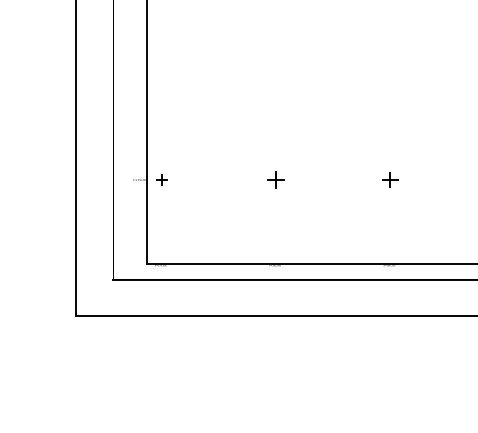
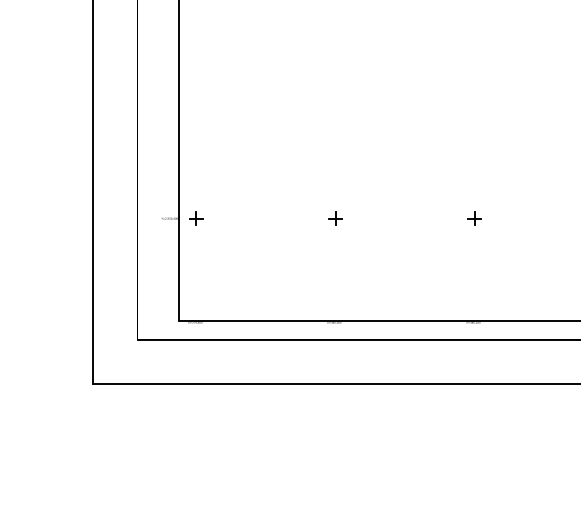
part: (275, 179) -> (334, 218), size x0.62
part: (390, 179) -> (474, 218), size x0.71

